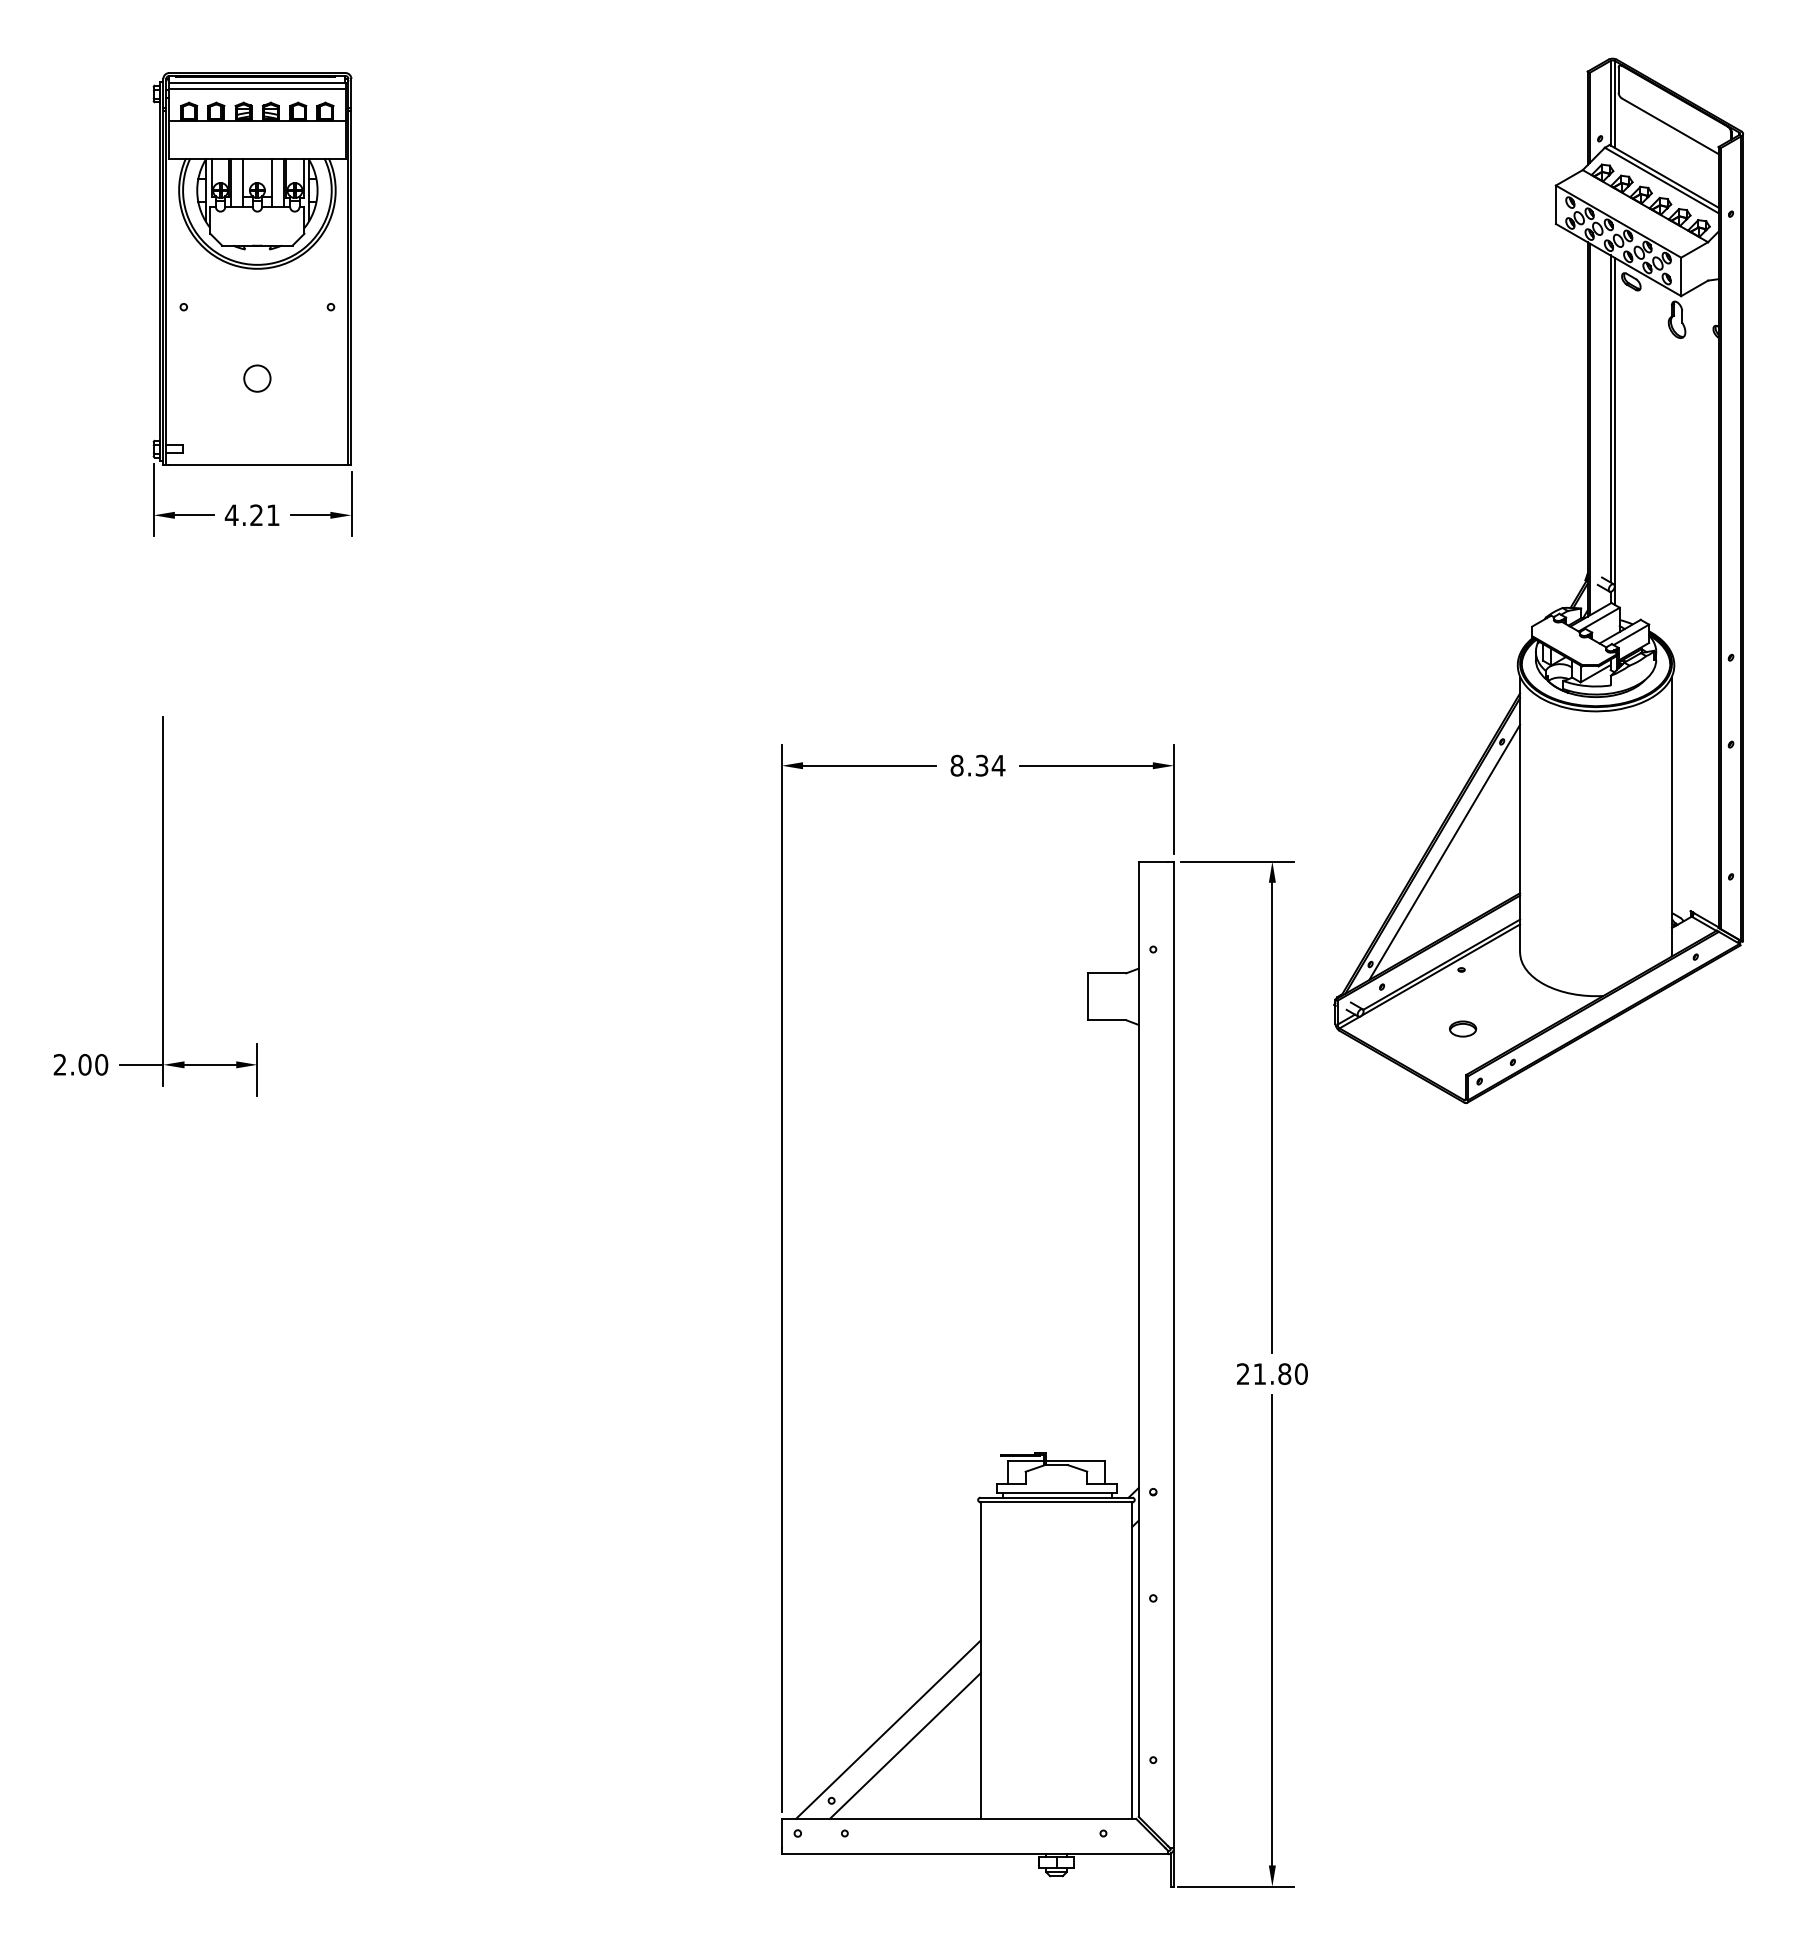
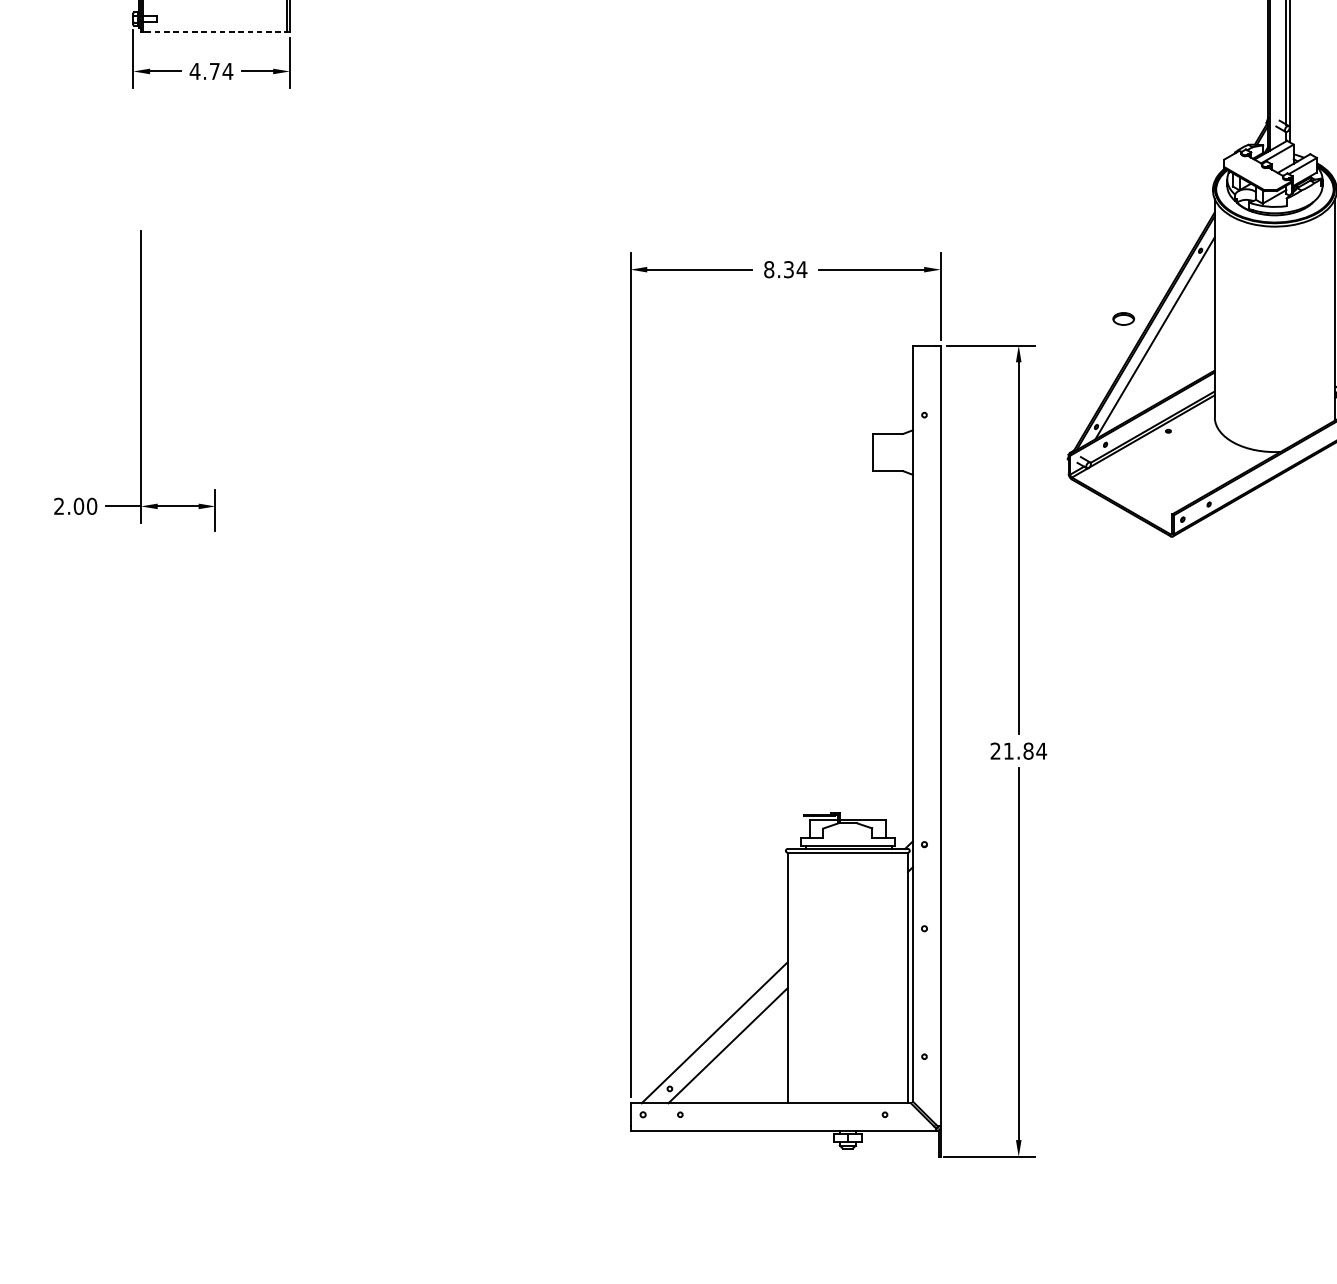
line: (257, 465) -> (215, 32), solid -> dashed
text: (265, 514) -> (221, 70), 4.21 -> 4.74
part: (1463, 1028) -> (1124, 318), moved
text: (1301, 1373) -> (1041, 750), 21.80 -> 21.84

